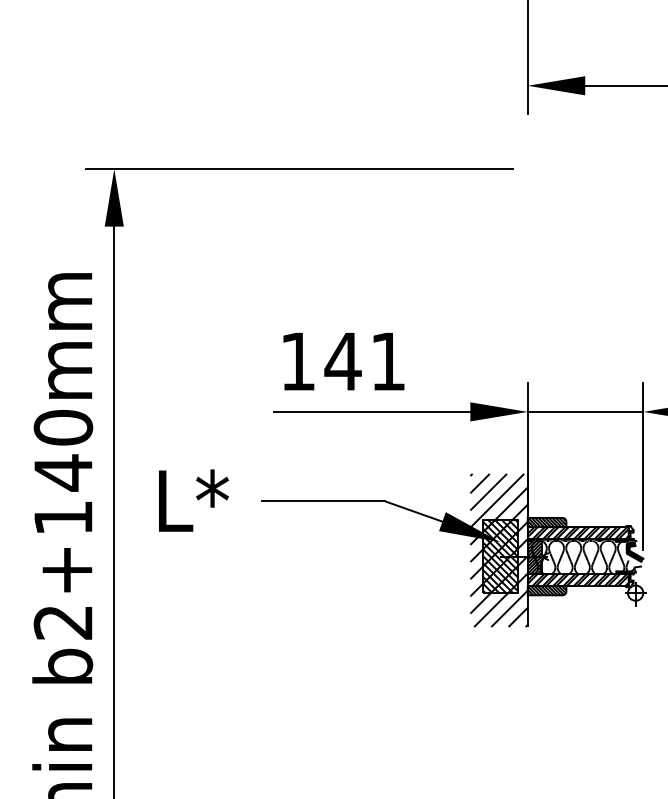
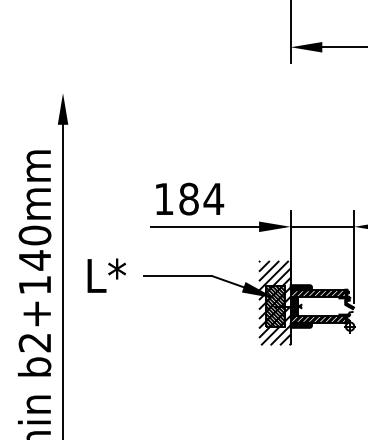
line: (298, 169) -> (164, 93), removed
text: (365, 360) -> (201, 198), 141 -> 184
hatch: (578, 556) -> (318, 306), removed

